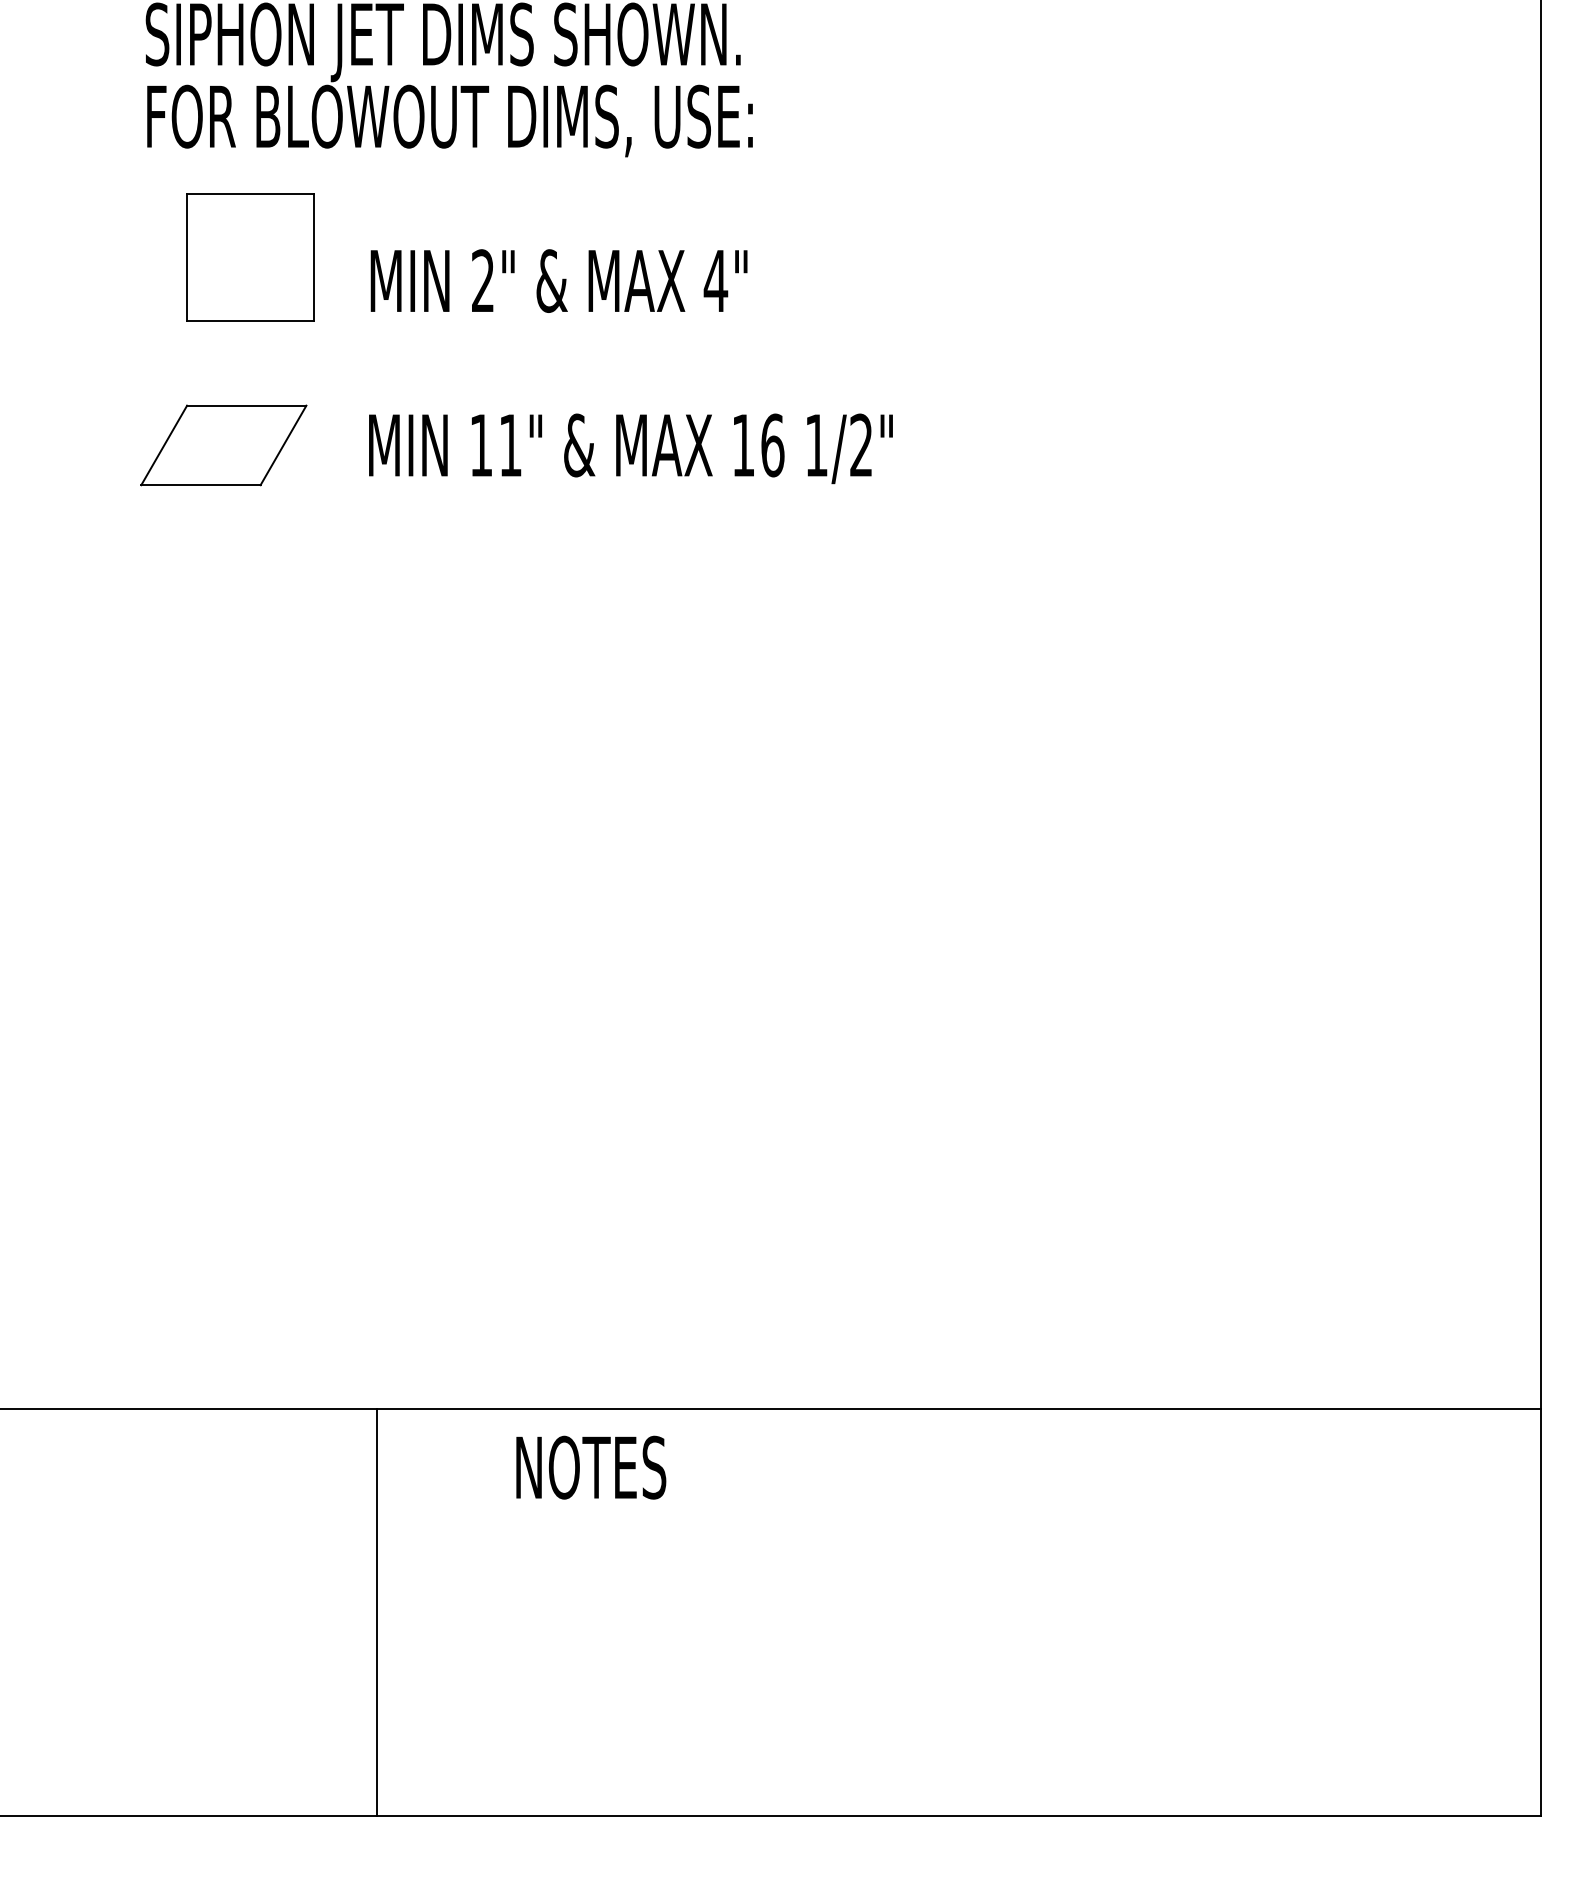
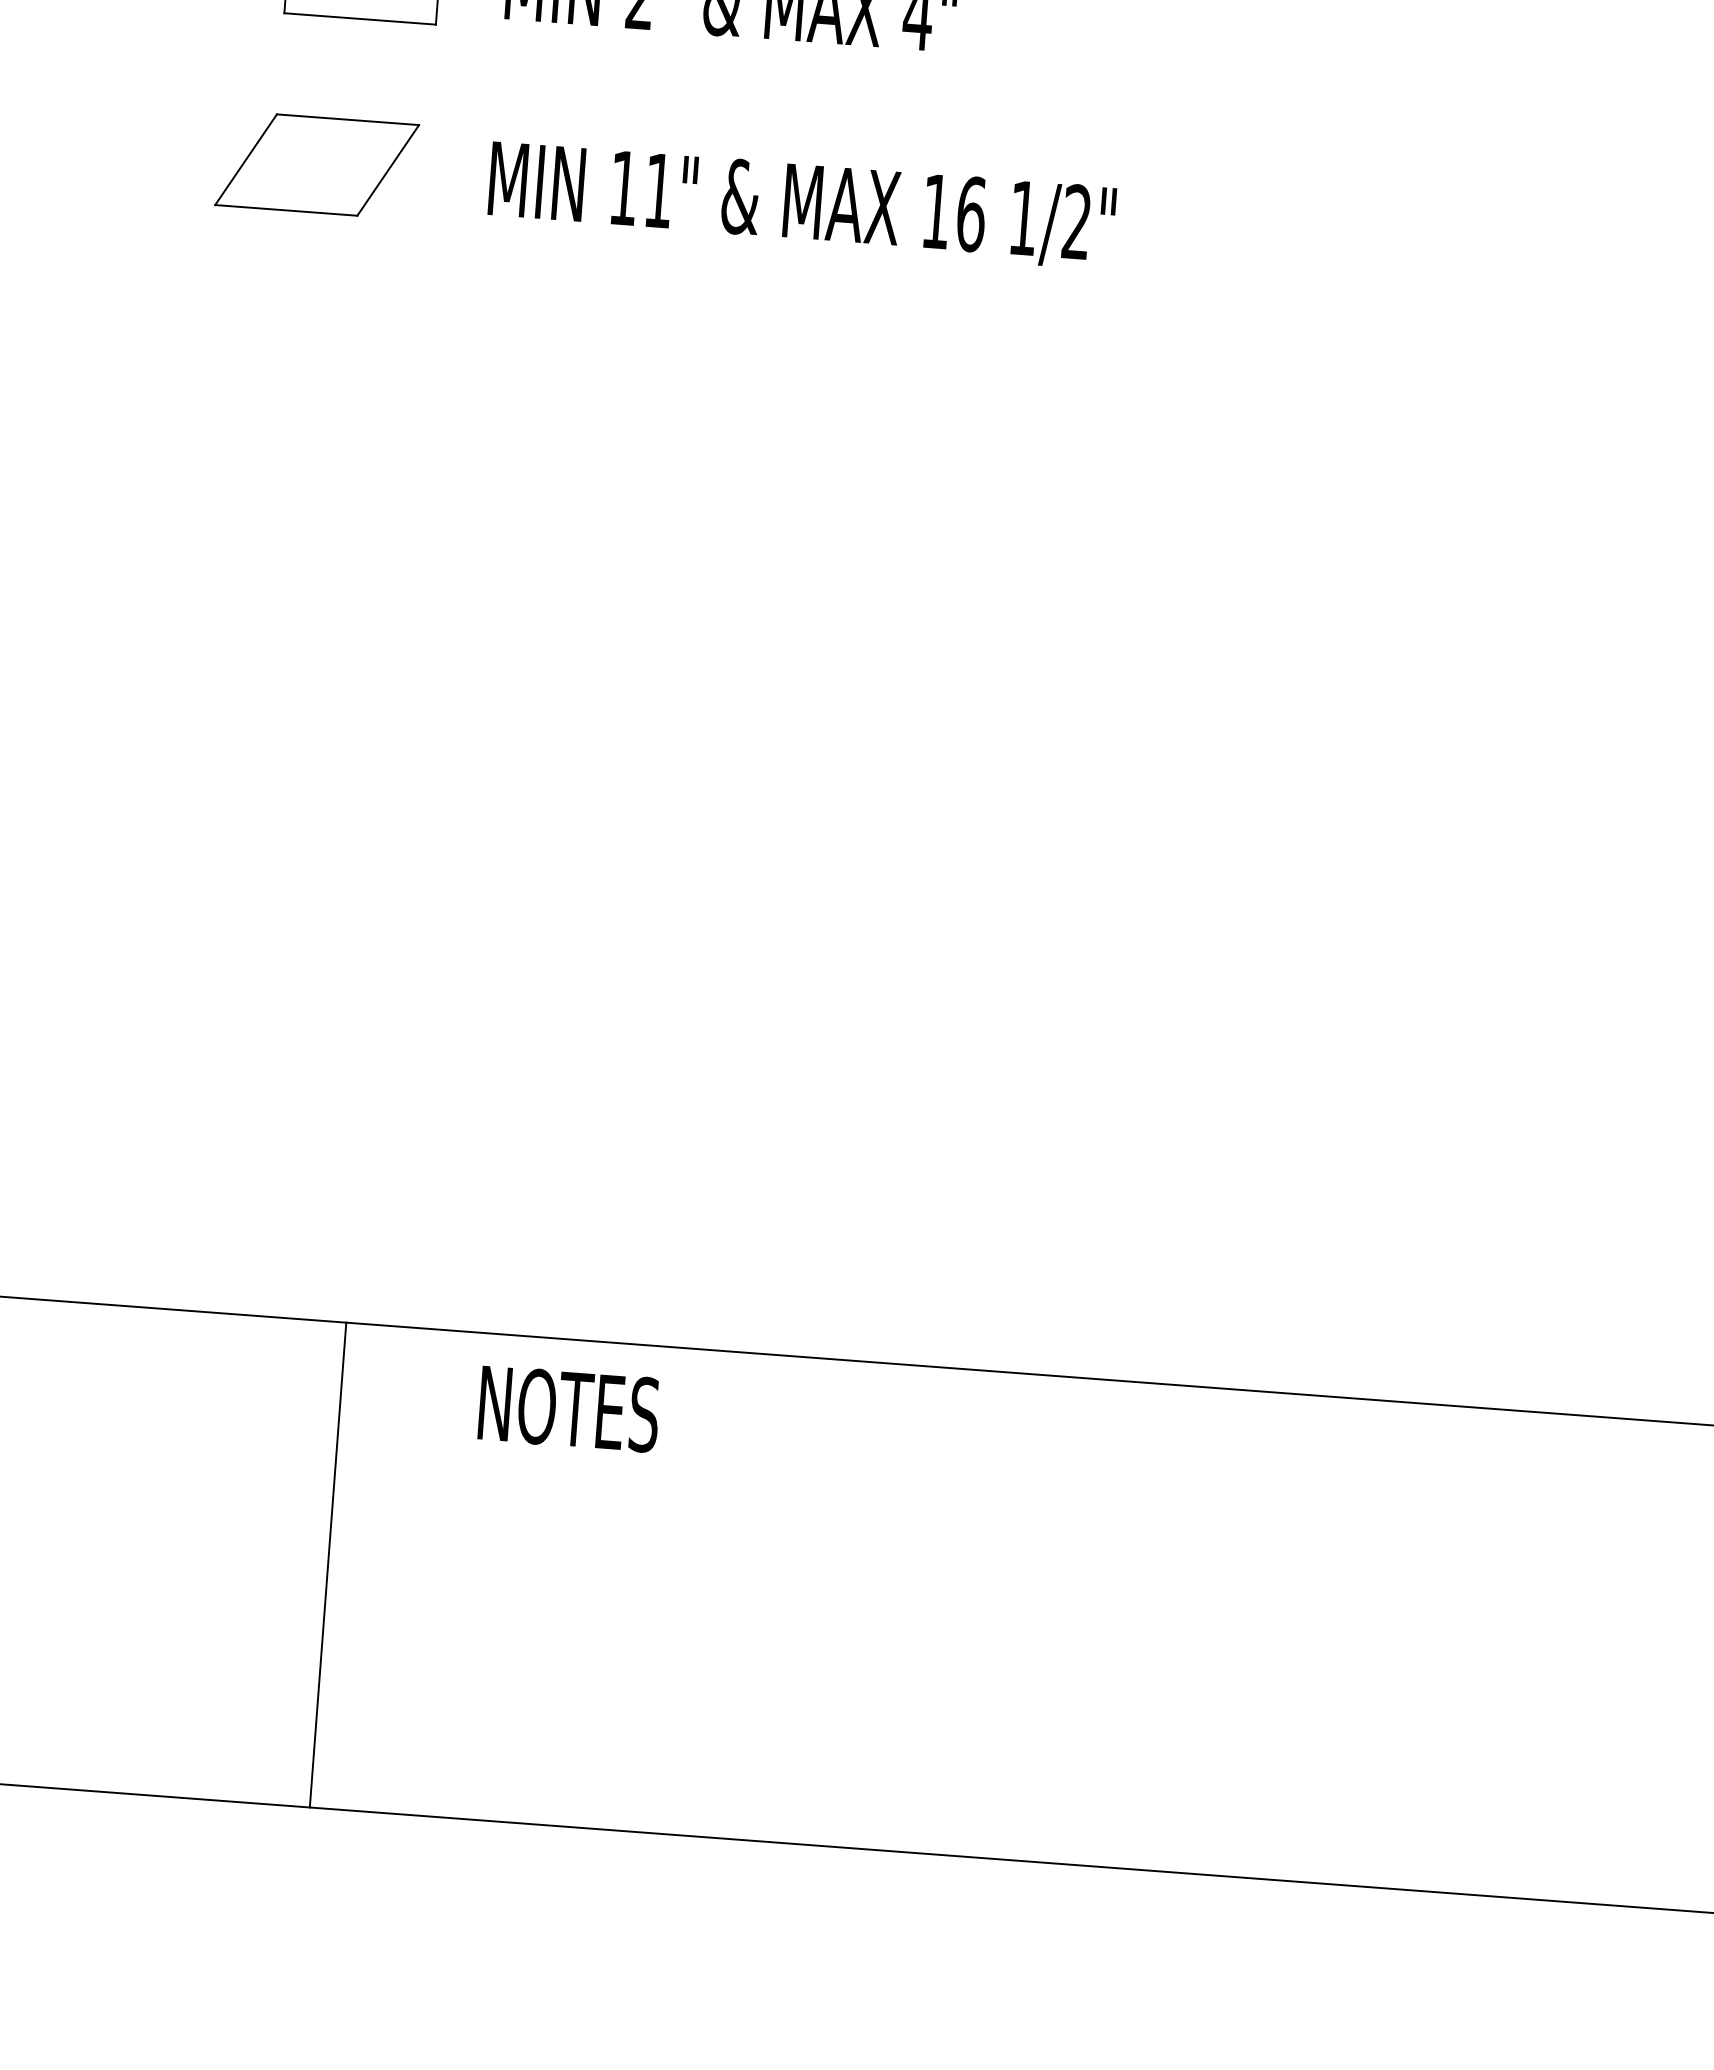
text: (591, 1467) -> (569, 1408), moved
line: (376, 1612) -> (327, 1564), moved

